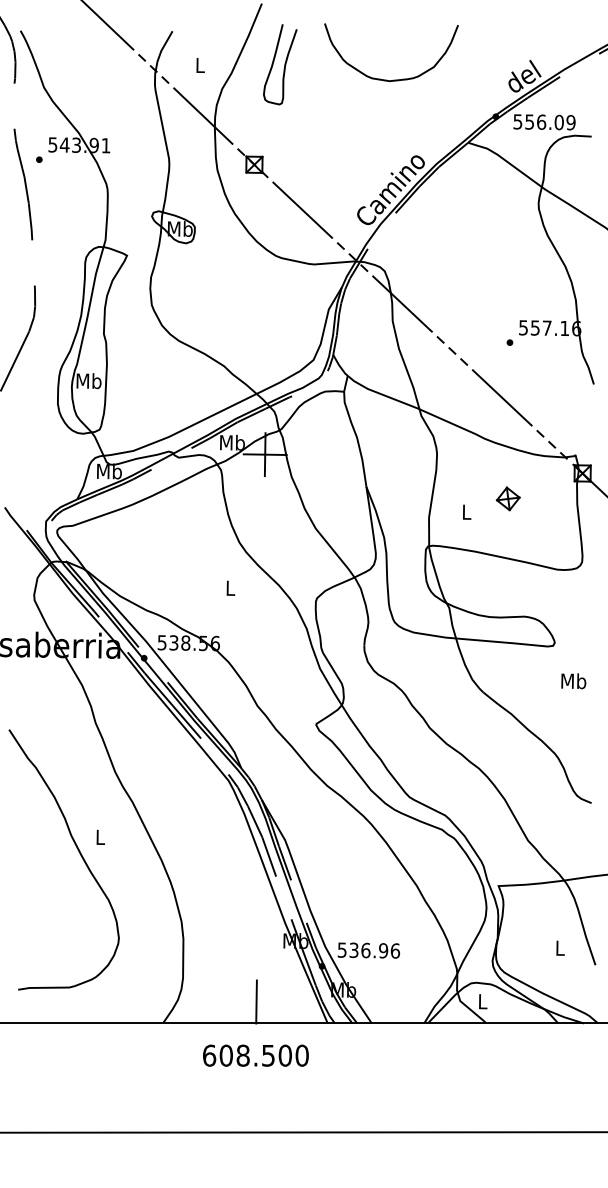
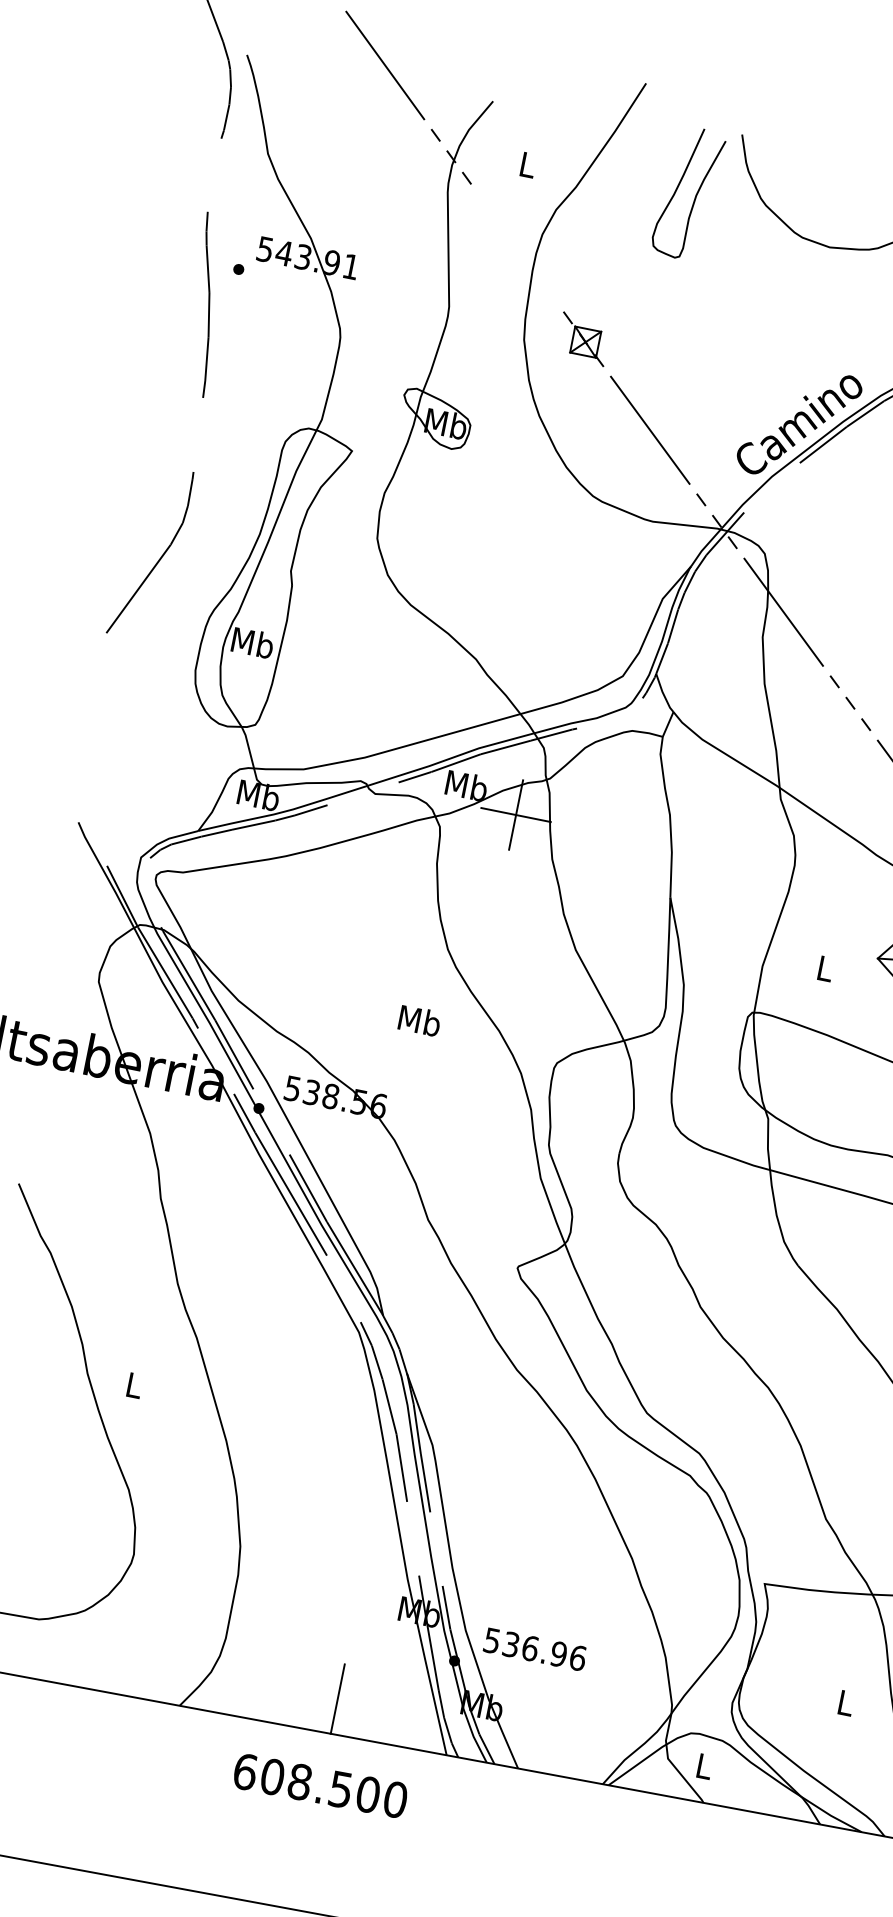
curve: (284, 64) -> (695, 194), moved
line: (203, 115) -> (517, 247), removed
text: (230, 588) -> (419, 1021), L -> Mb

